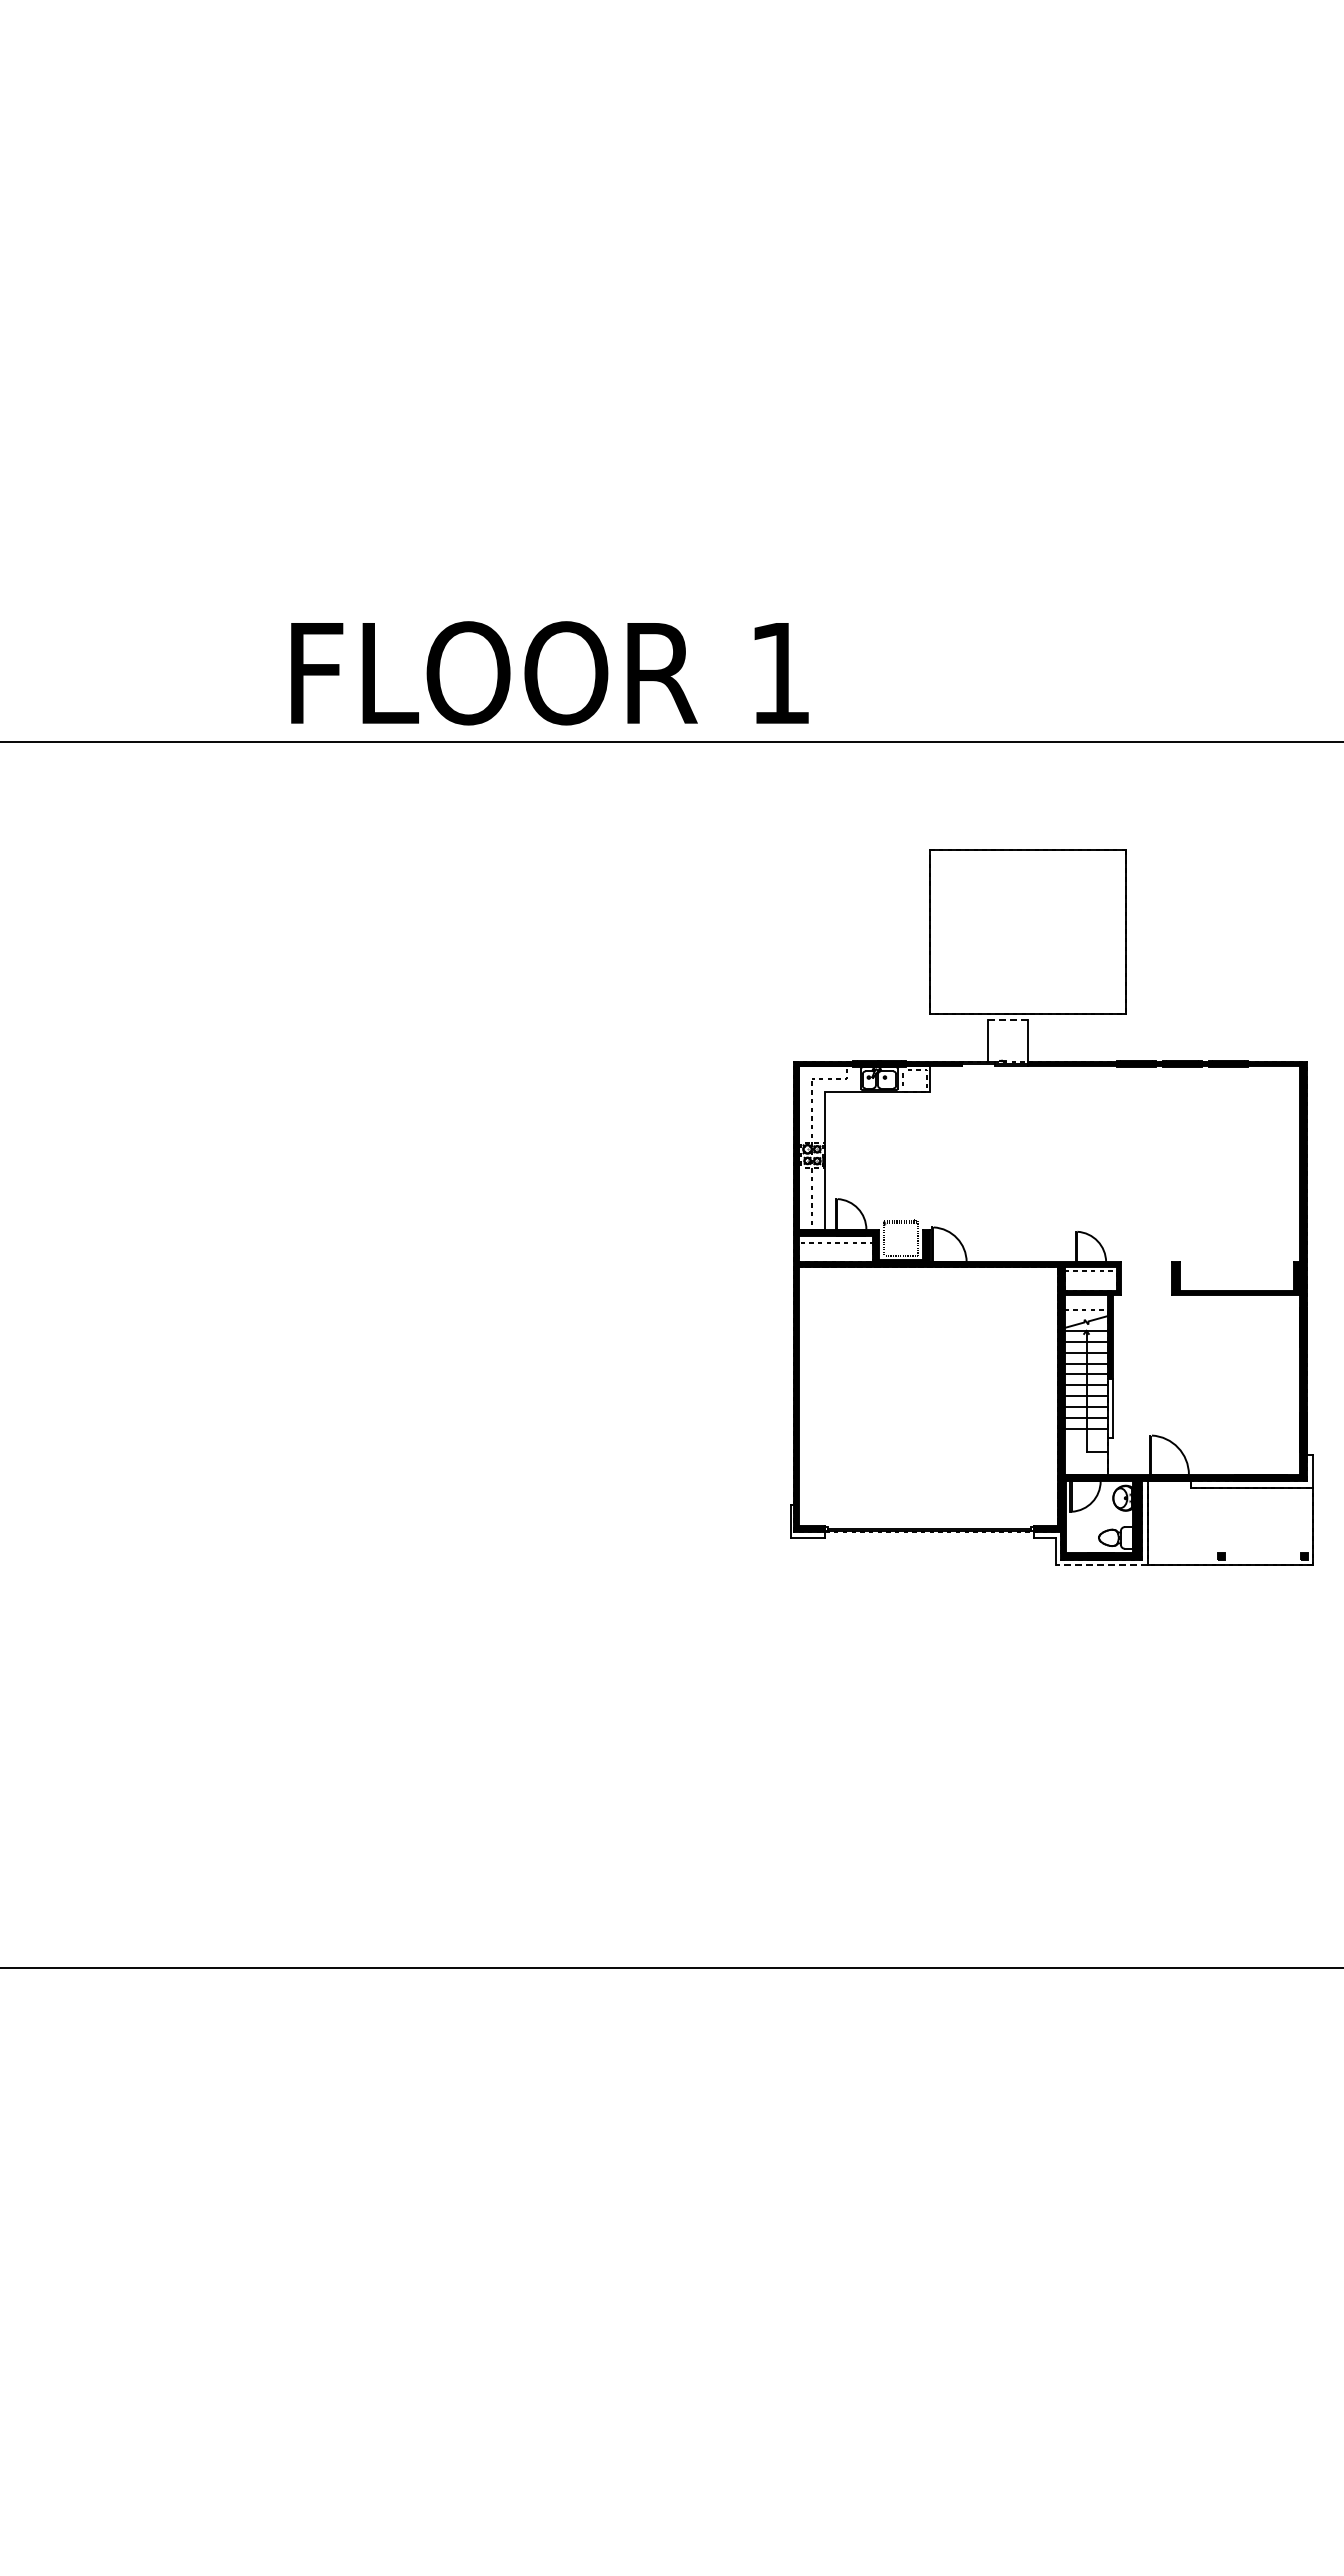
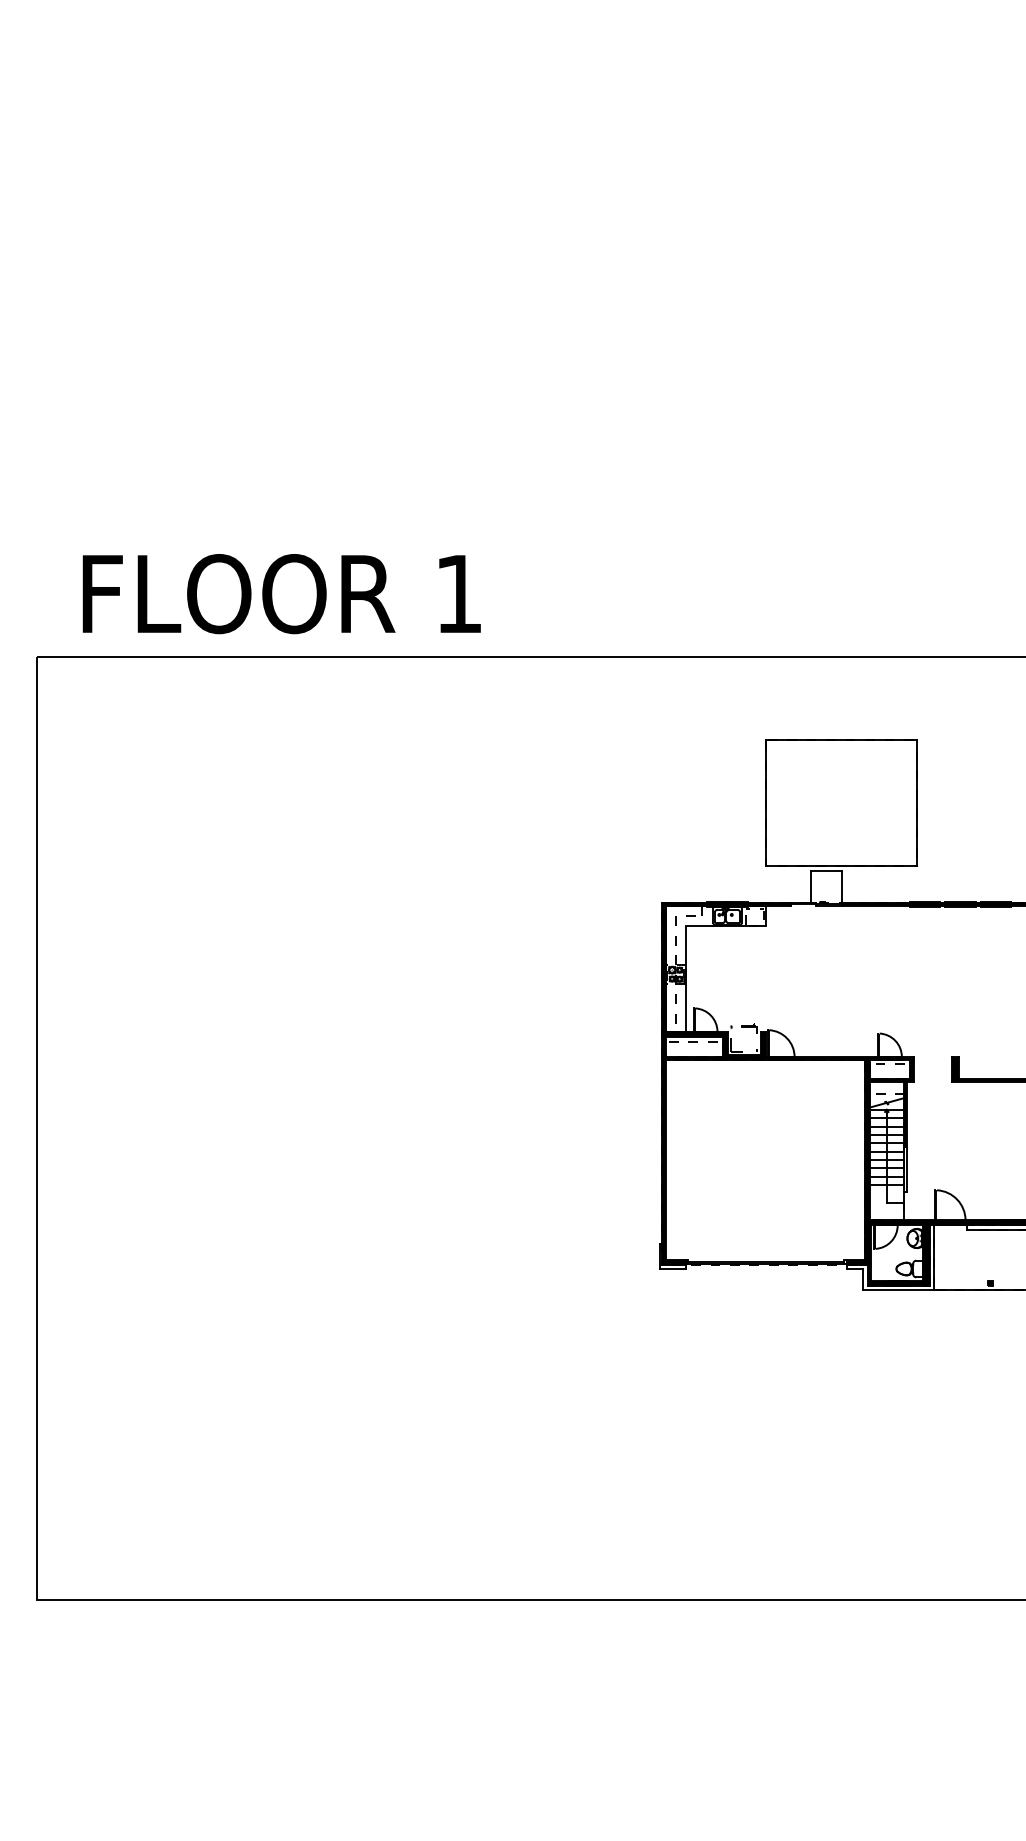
text: (549, 673) -> (281, 594), moved
line: (1008, 1020) -> (826, 871), dashed -> solid
line: (1101, 1565) -> (898, 1290), dashed -> solid

